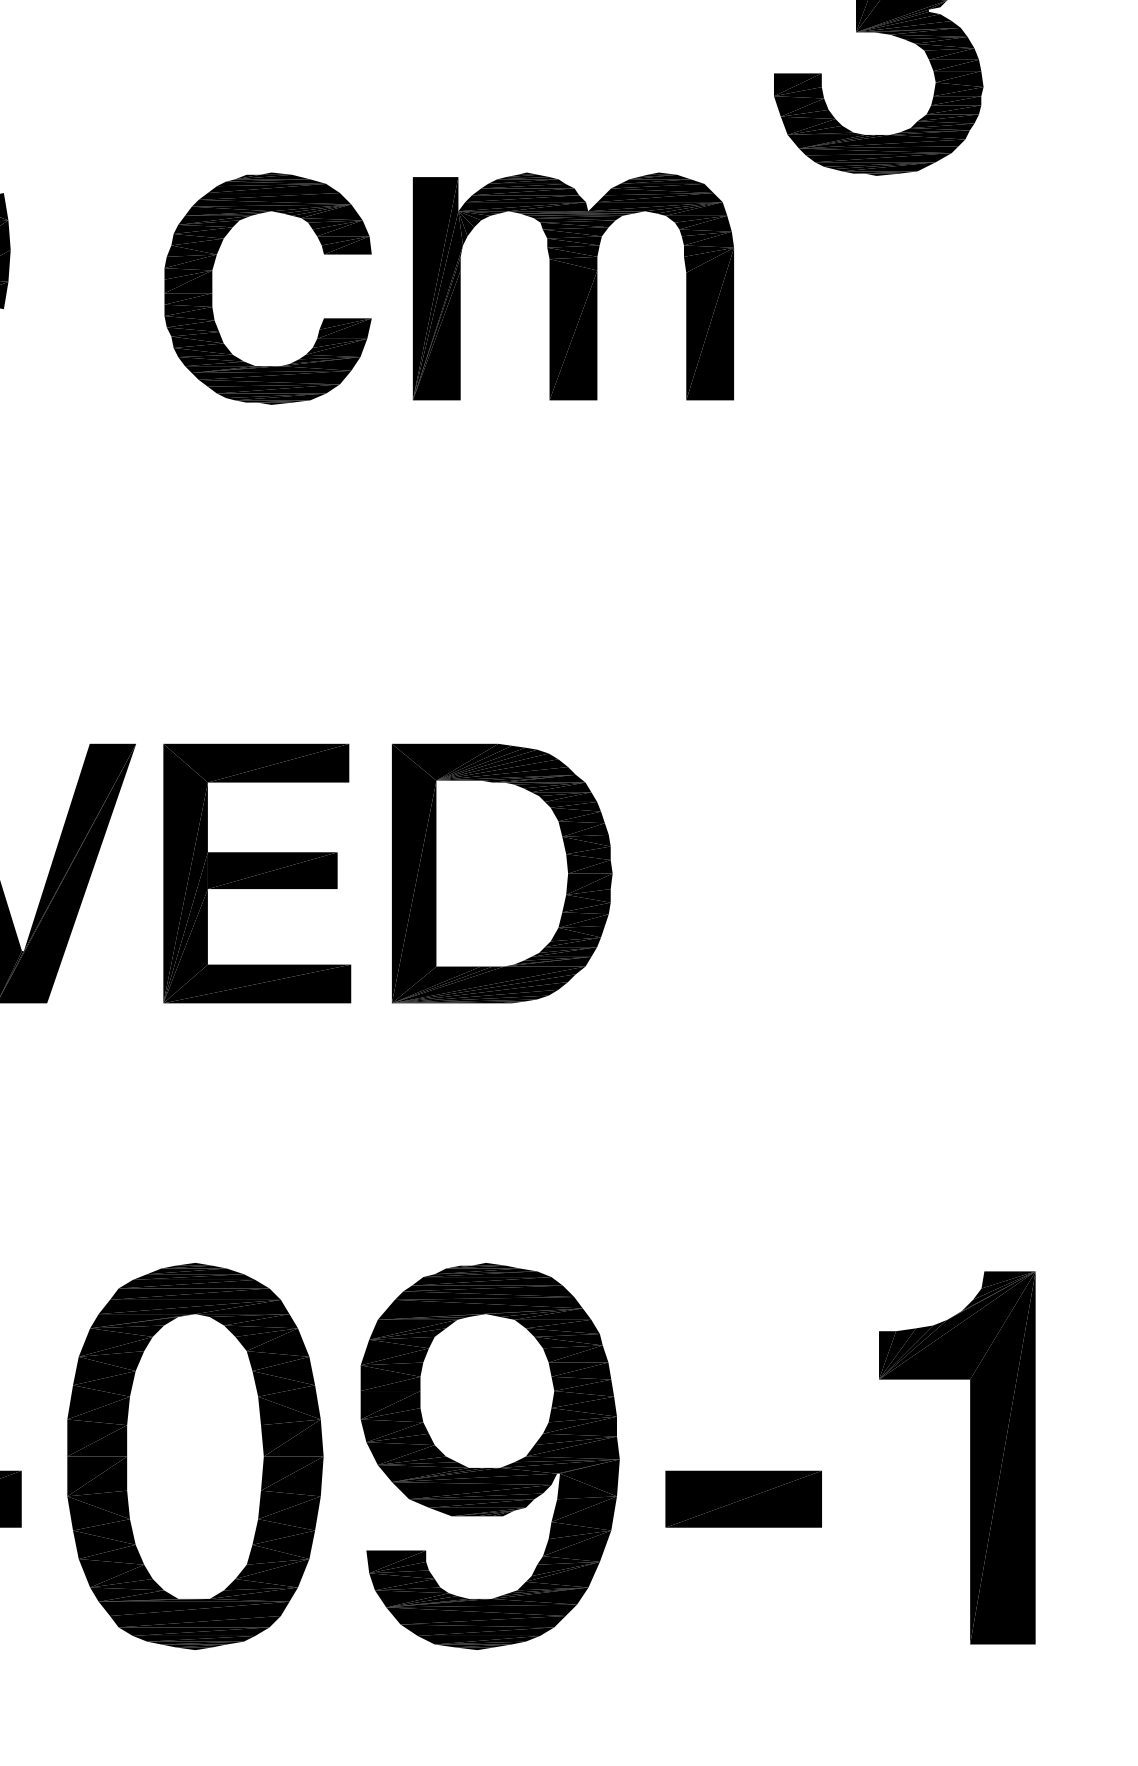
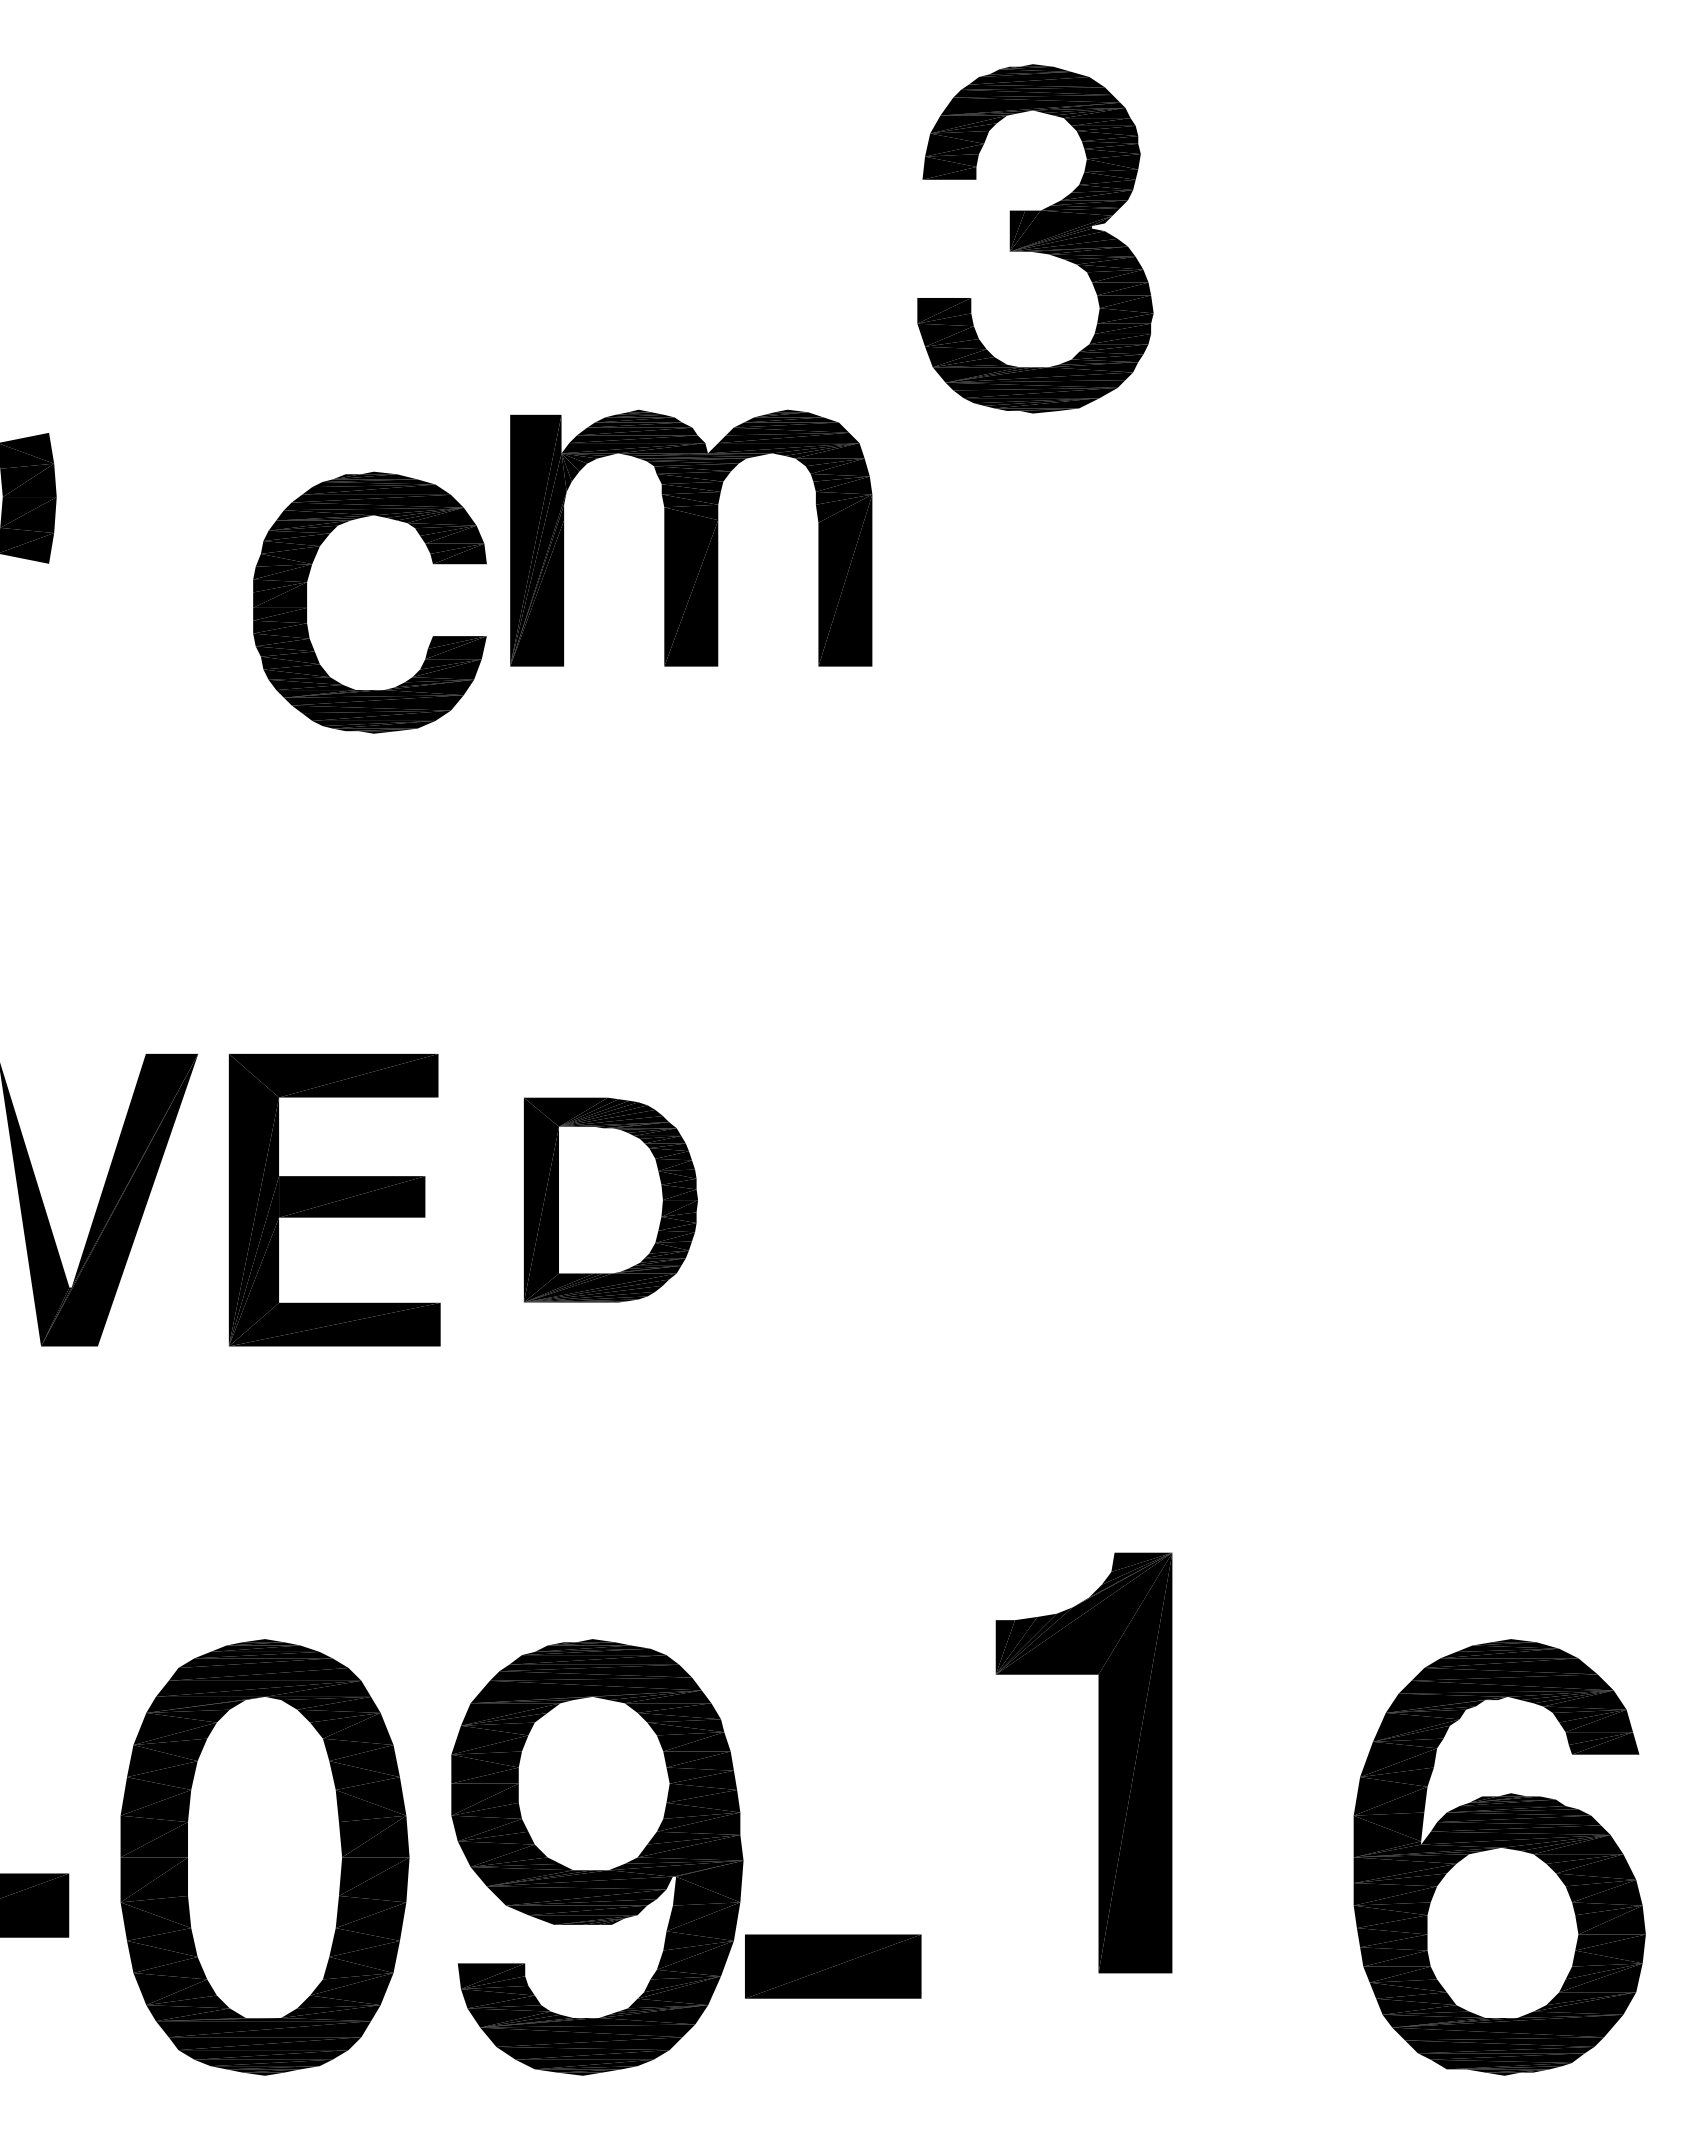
part: (211, 288) -> (306, 602), moved
part: (501, 872) -> (610, 1199), size x0.7
part: (970, 1457) -> (1098, 1762), moved
part: (743, 1499) -> (833, 1966), moved

